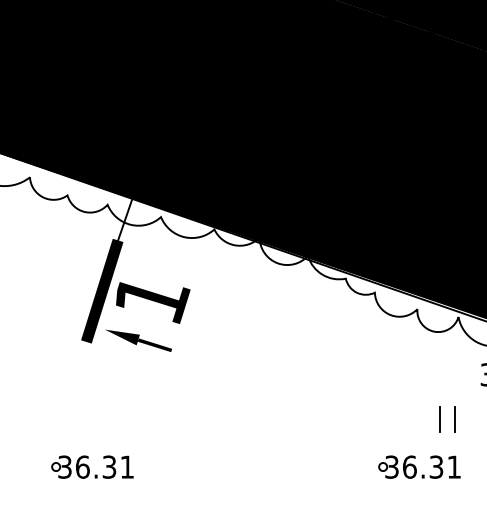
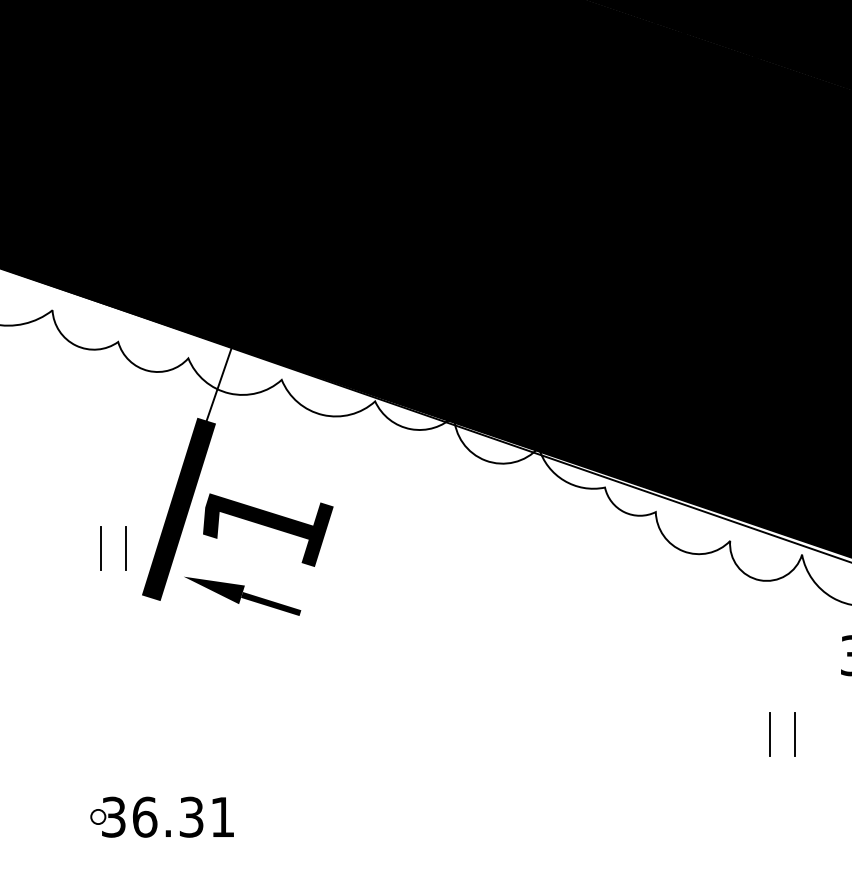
part: (57, 313) -> (100, 548), added
part: (419, 466) -> (733, 816), removed

